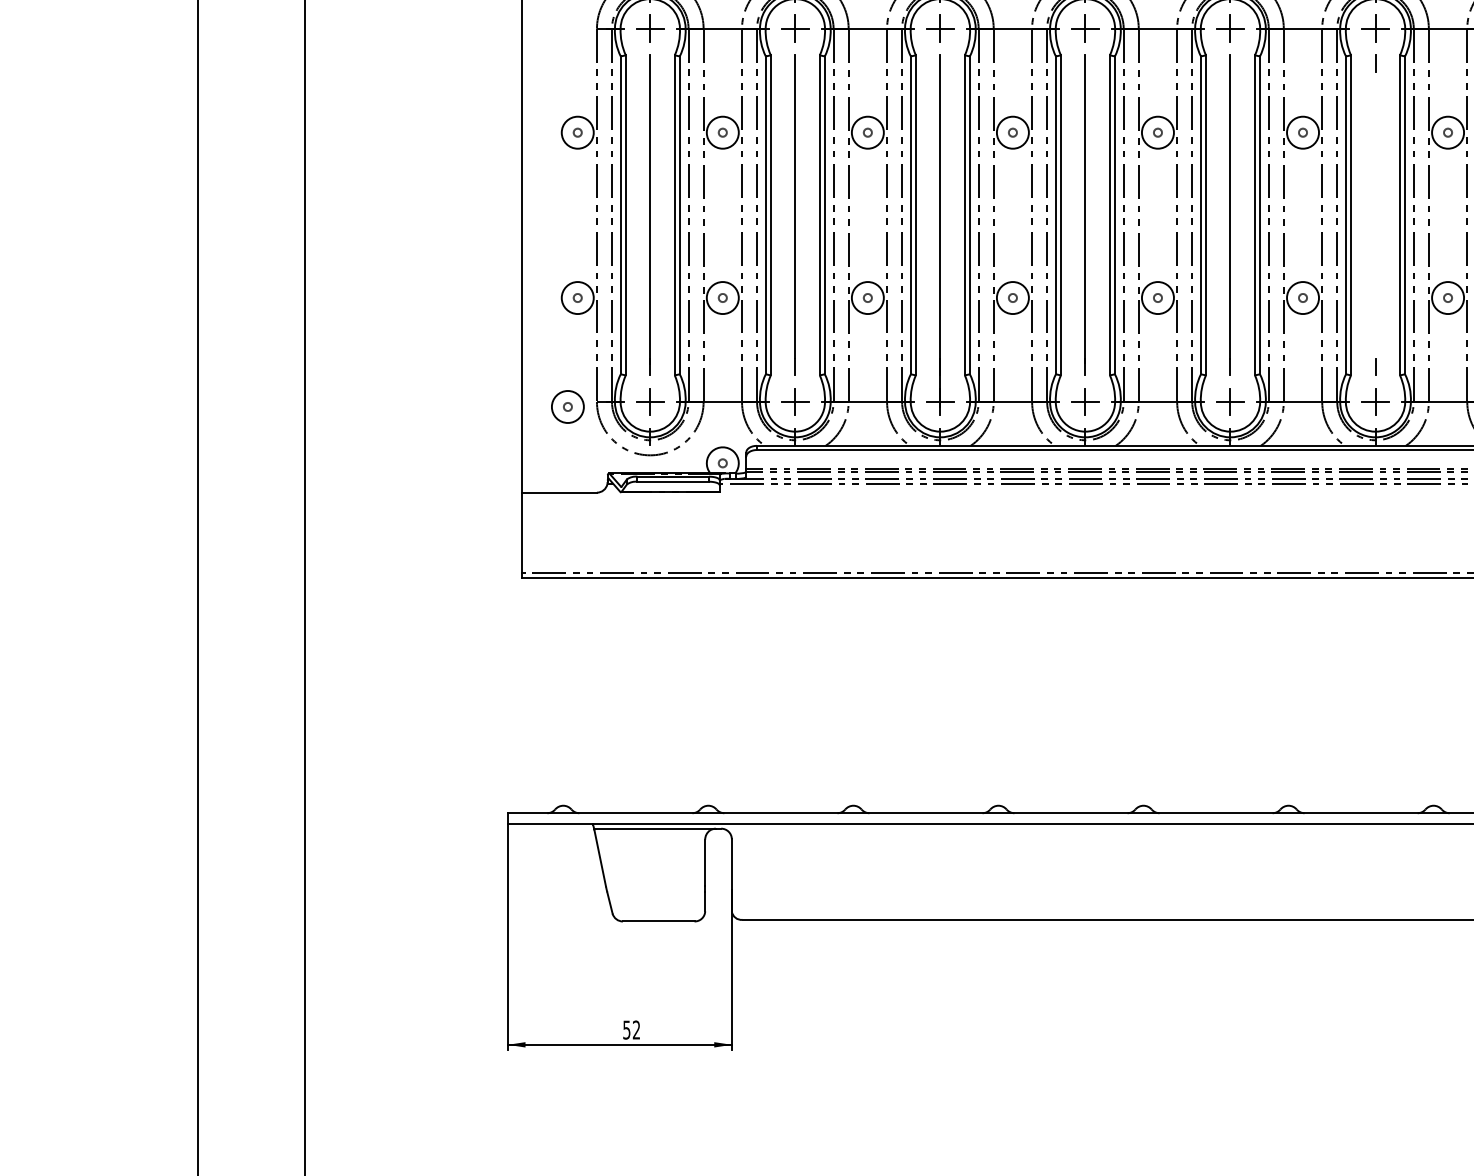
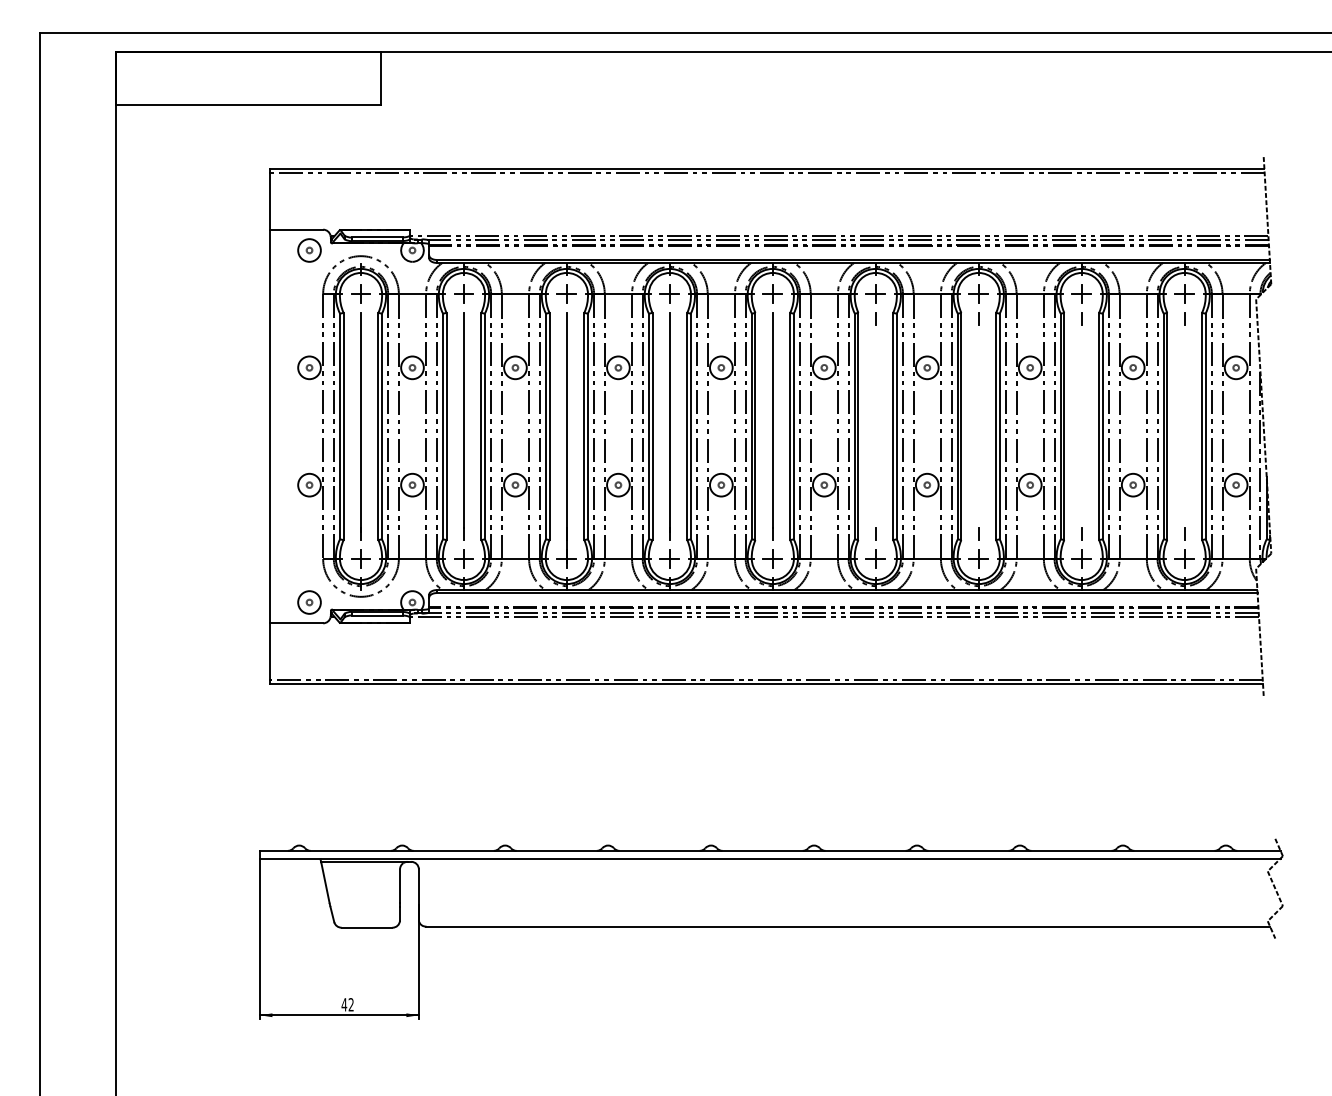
part: (567, 406) -> (309, 602), moved
text: (627, 1029) -> (344, 1004), 52 -> 42

